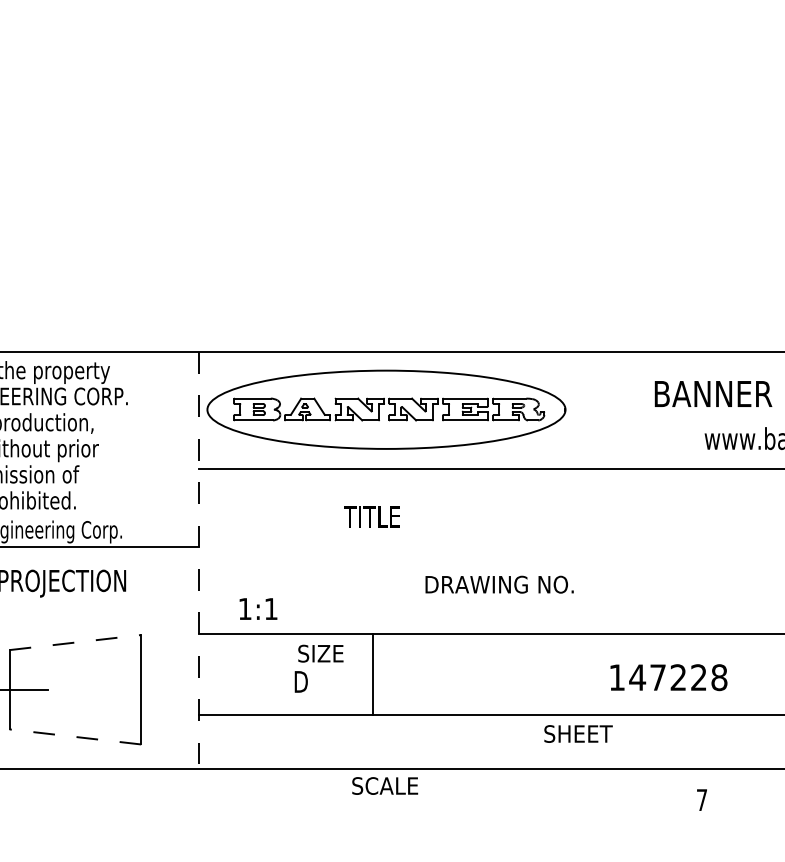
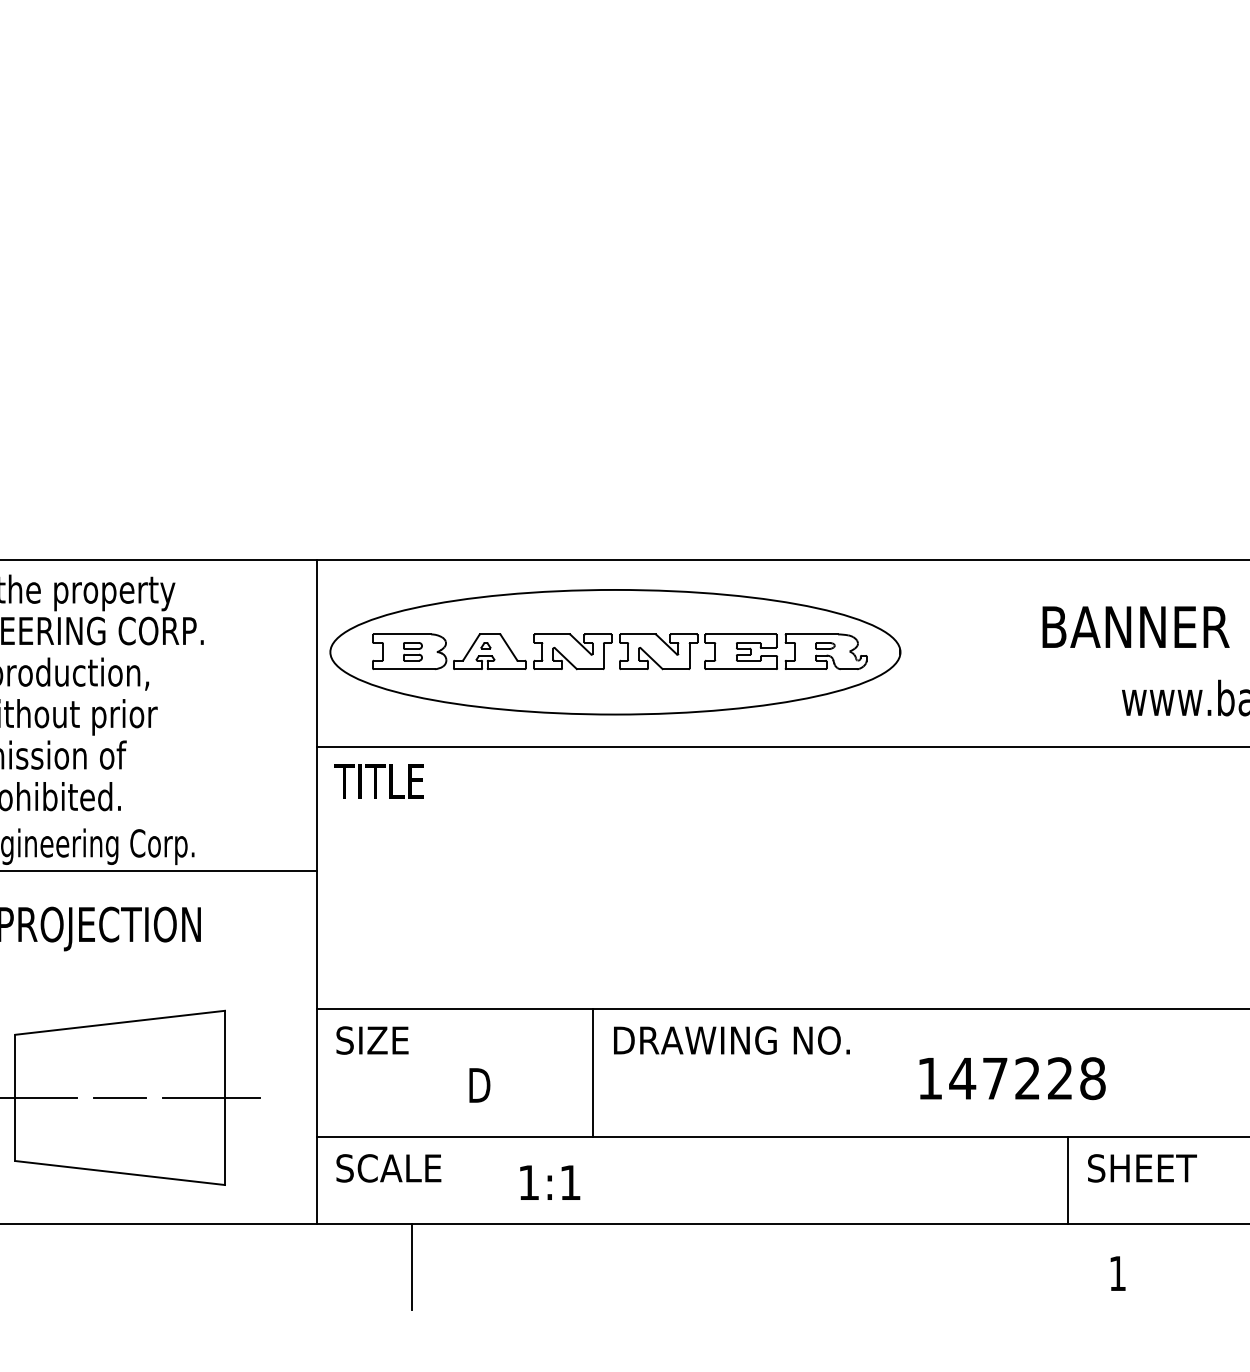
text: (371, 516) -> (378, 780), moved
line: (198, 560) -> (316, 892), dashed -> solid
text: (499, 584) -> (731, 1040), moved
text: (258, 608) -> (550, 1181), moved
line: (75, 642) -> (120, 1022), dashed -> solid
text: (320, 653) -> (371, 1040), moved
text: (668, 677) -> (1011, 1078), moved
line: (75, 689) -> (120, 1097), added
line: (132, 689) -> (211, 1097), added
text: (578, 733) -> (1142, 1167), moved
line: (74, 736) -> (118, 1172), dashed -> solid
line: (671, 741) -> (1069, 1180), added
text: (385, 785) -> (389, 1167), moved
line: (258, 795) -> (411, 1266), added
text: (701, 799) -> (1116, 1272), 7 -> 1

